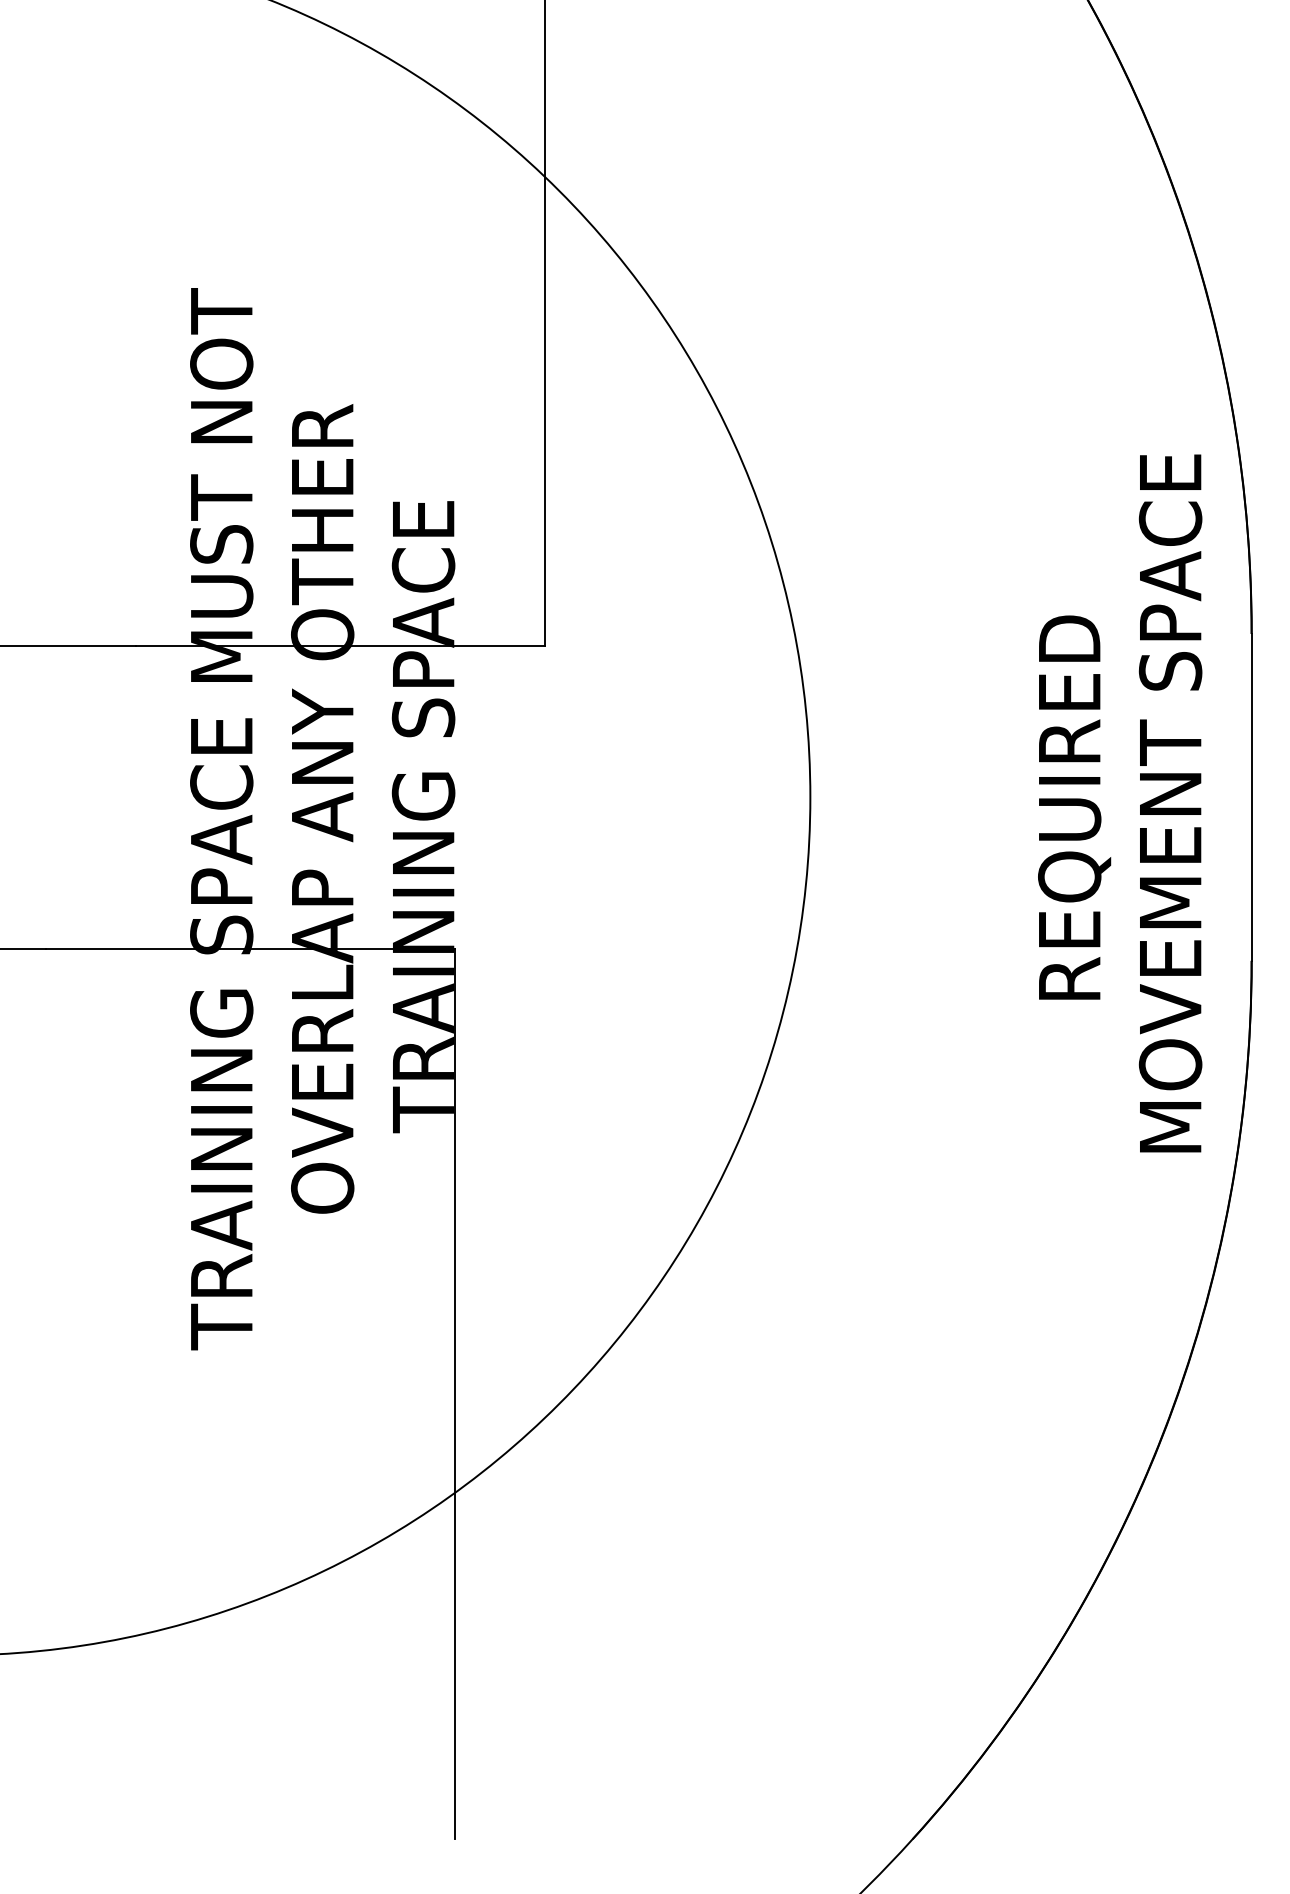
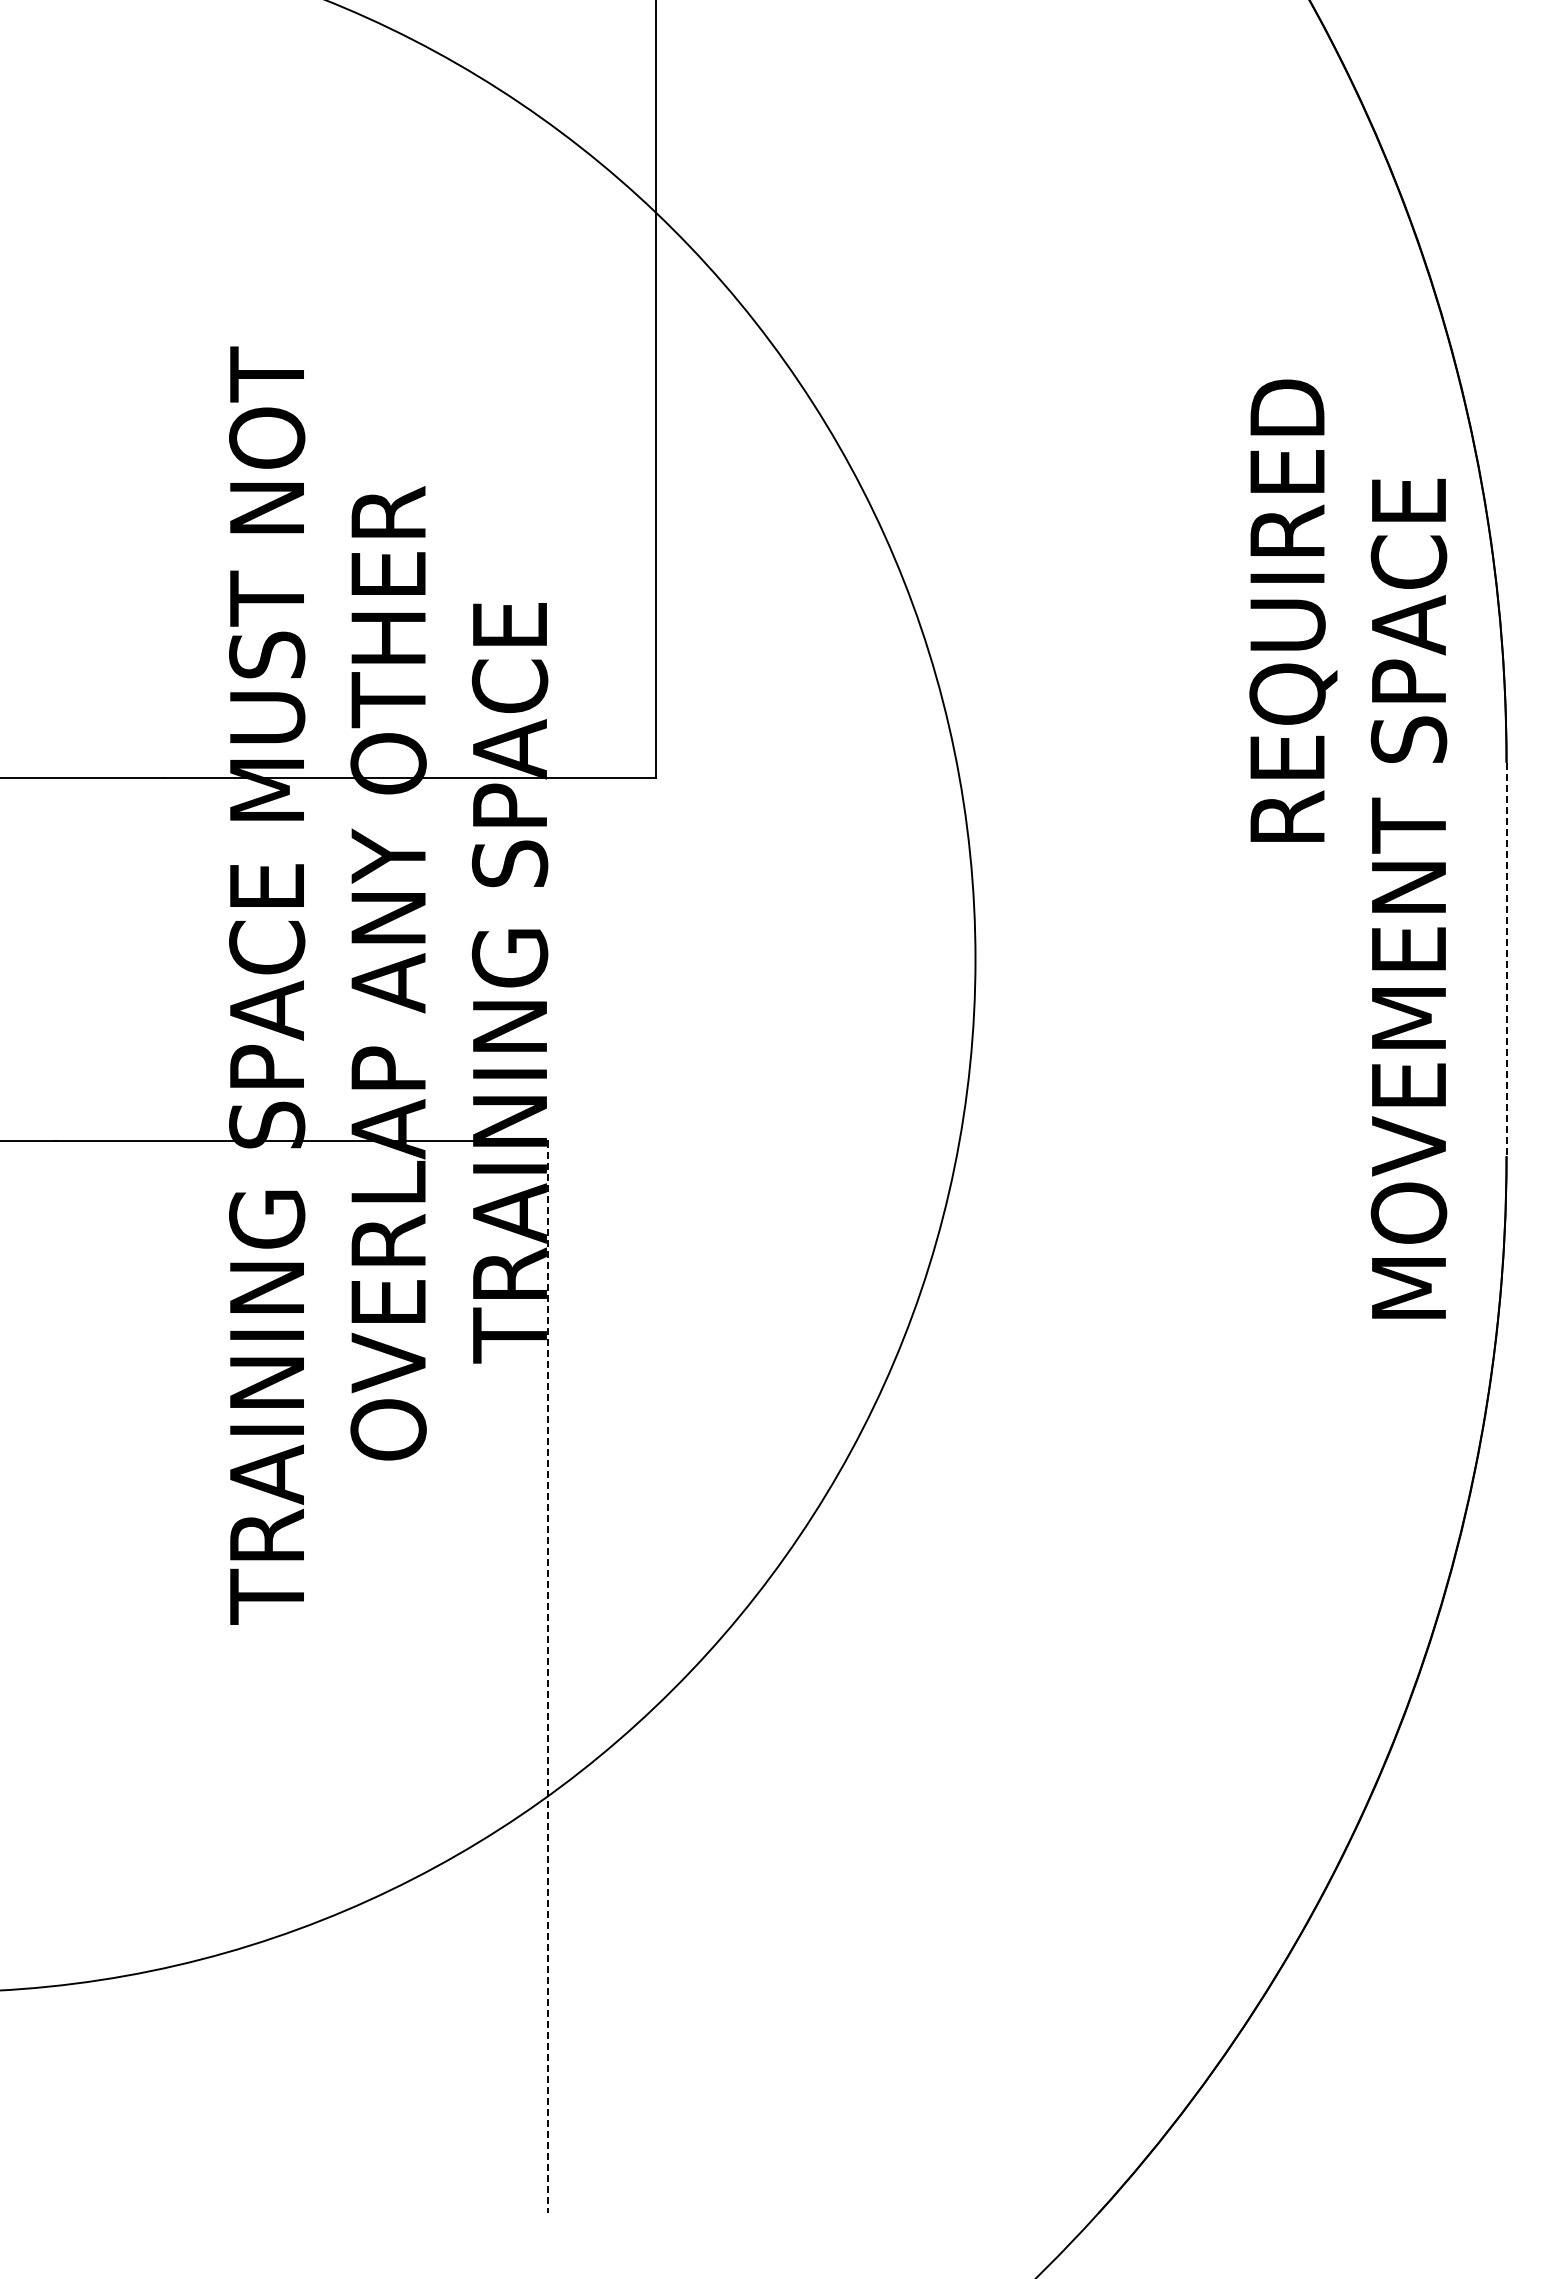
line: (1251, 797) -> (1506, 959), solid -> dashed
text: (1170, 803) -> (1408, 898), moved
text: (1074, 807) -> (1293, 610), moved
line: (454, 1394) -> (547, 1677), solid -> dashed

